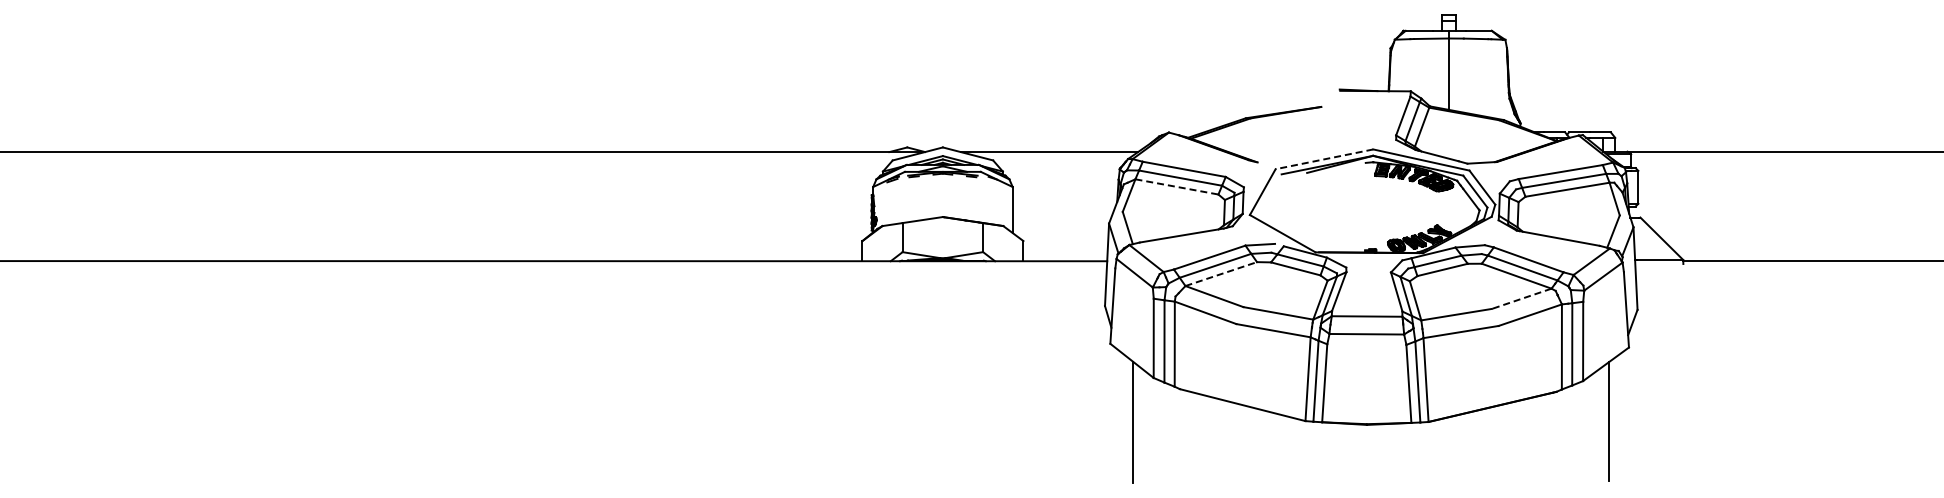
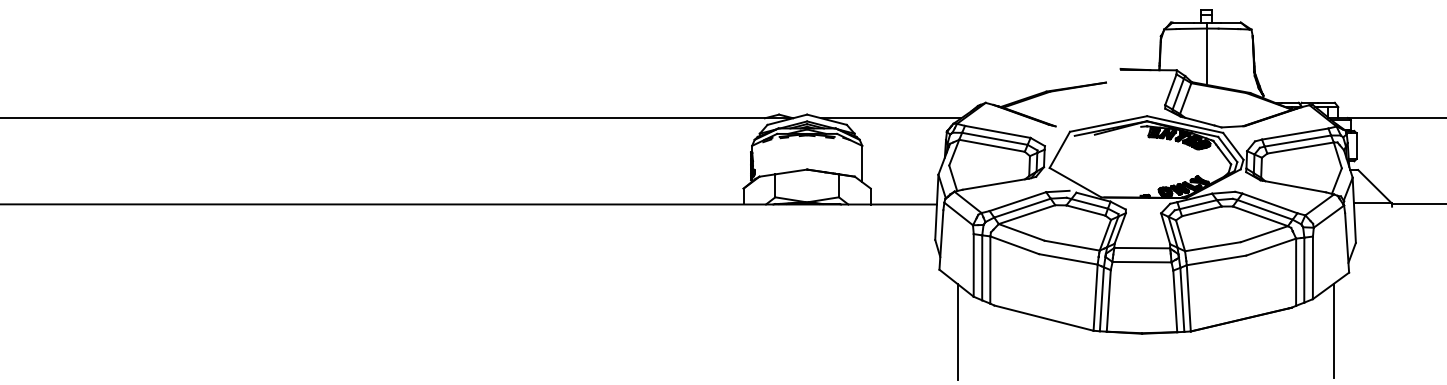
line: (1324, 159) -> (1108, 124), dashed -> solid
line: (1177, 187) -> (992, 146), dashed -> solid
line: (1221, 274) -> (1027, 214), dashed -> solid
line: (1521, 298) -> (1264, 233), dashed -> solid

